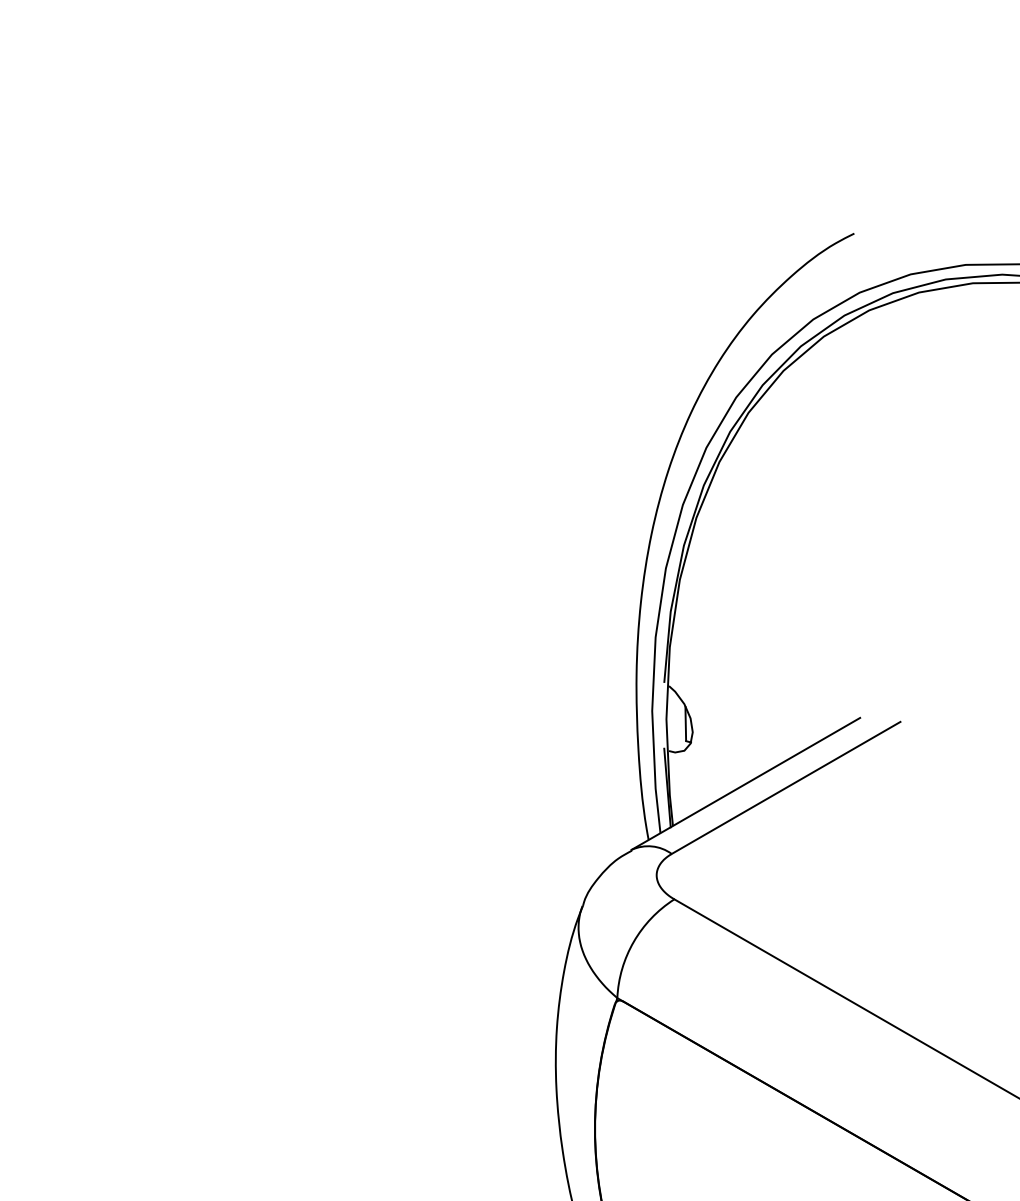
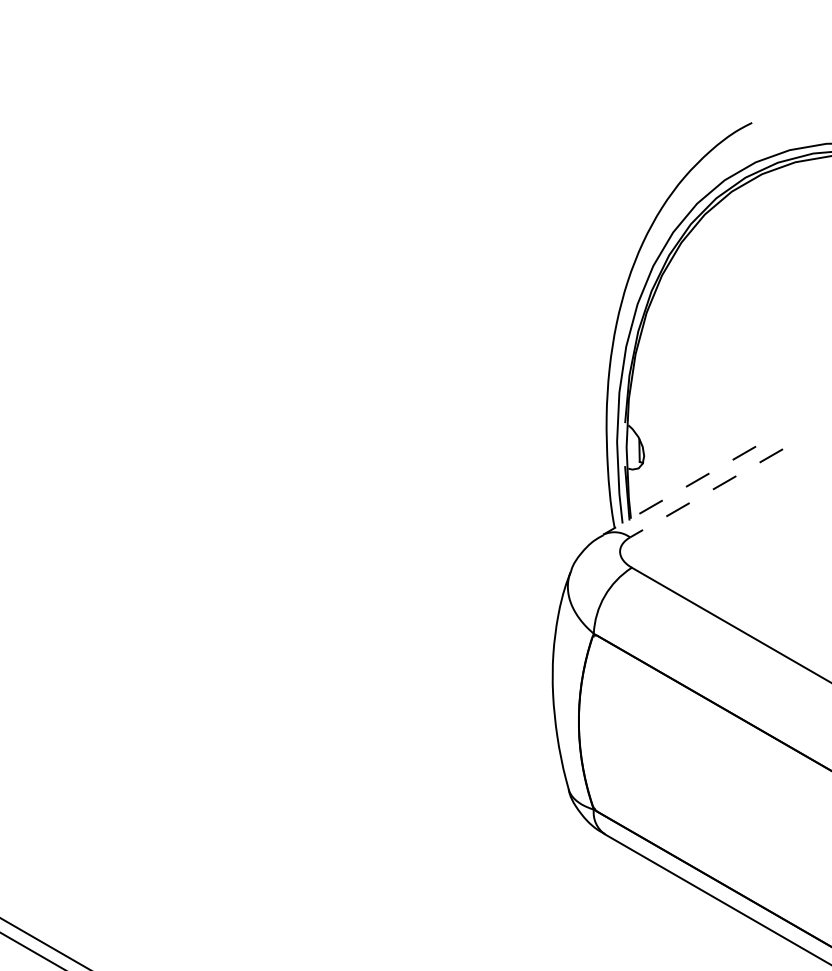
line: (745, 783) -> (679, 490), solid -> dashed
line: (786, 788) -> (706, 493), solid -> dashed

